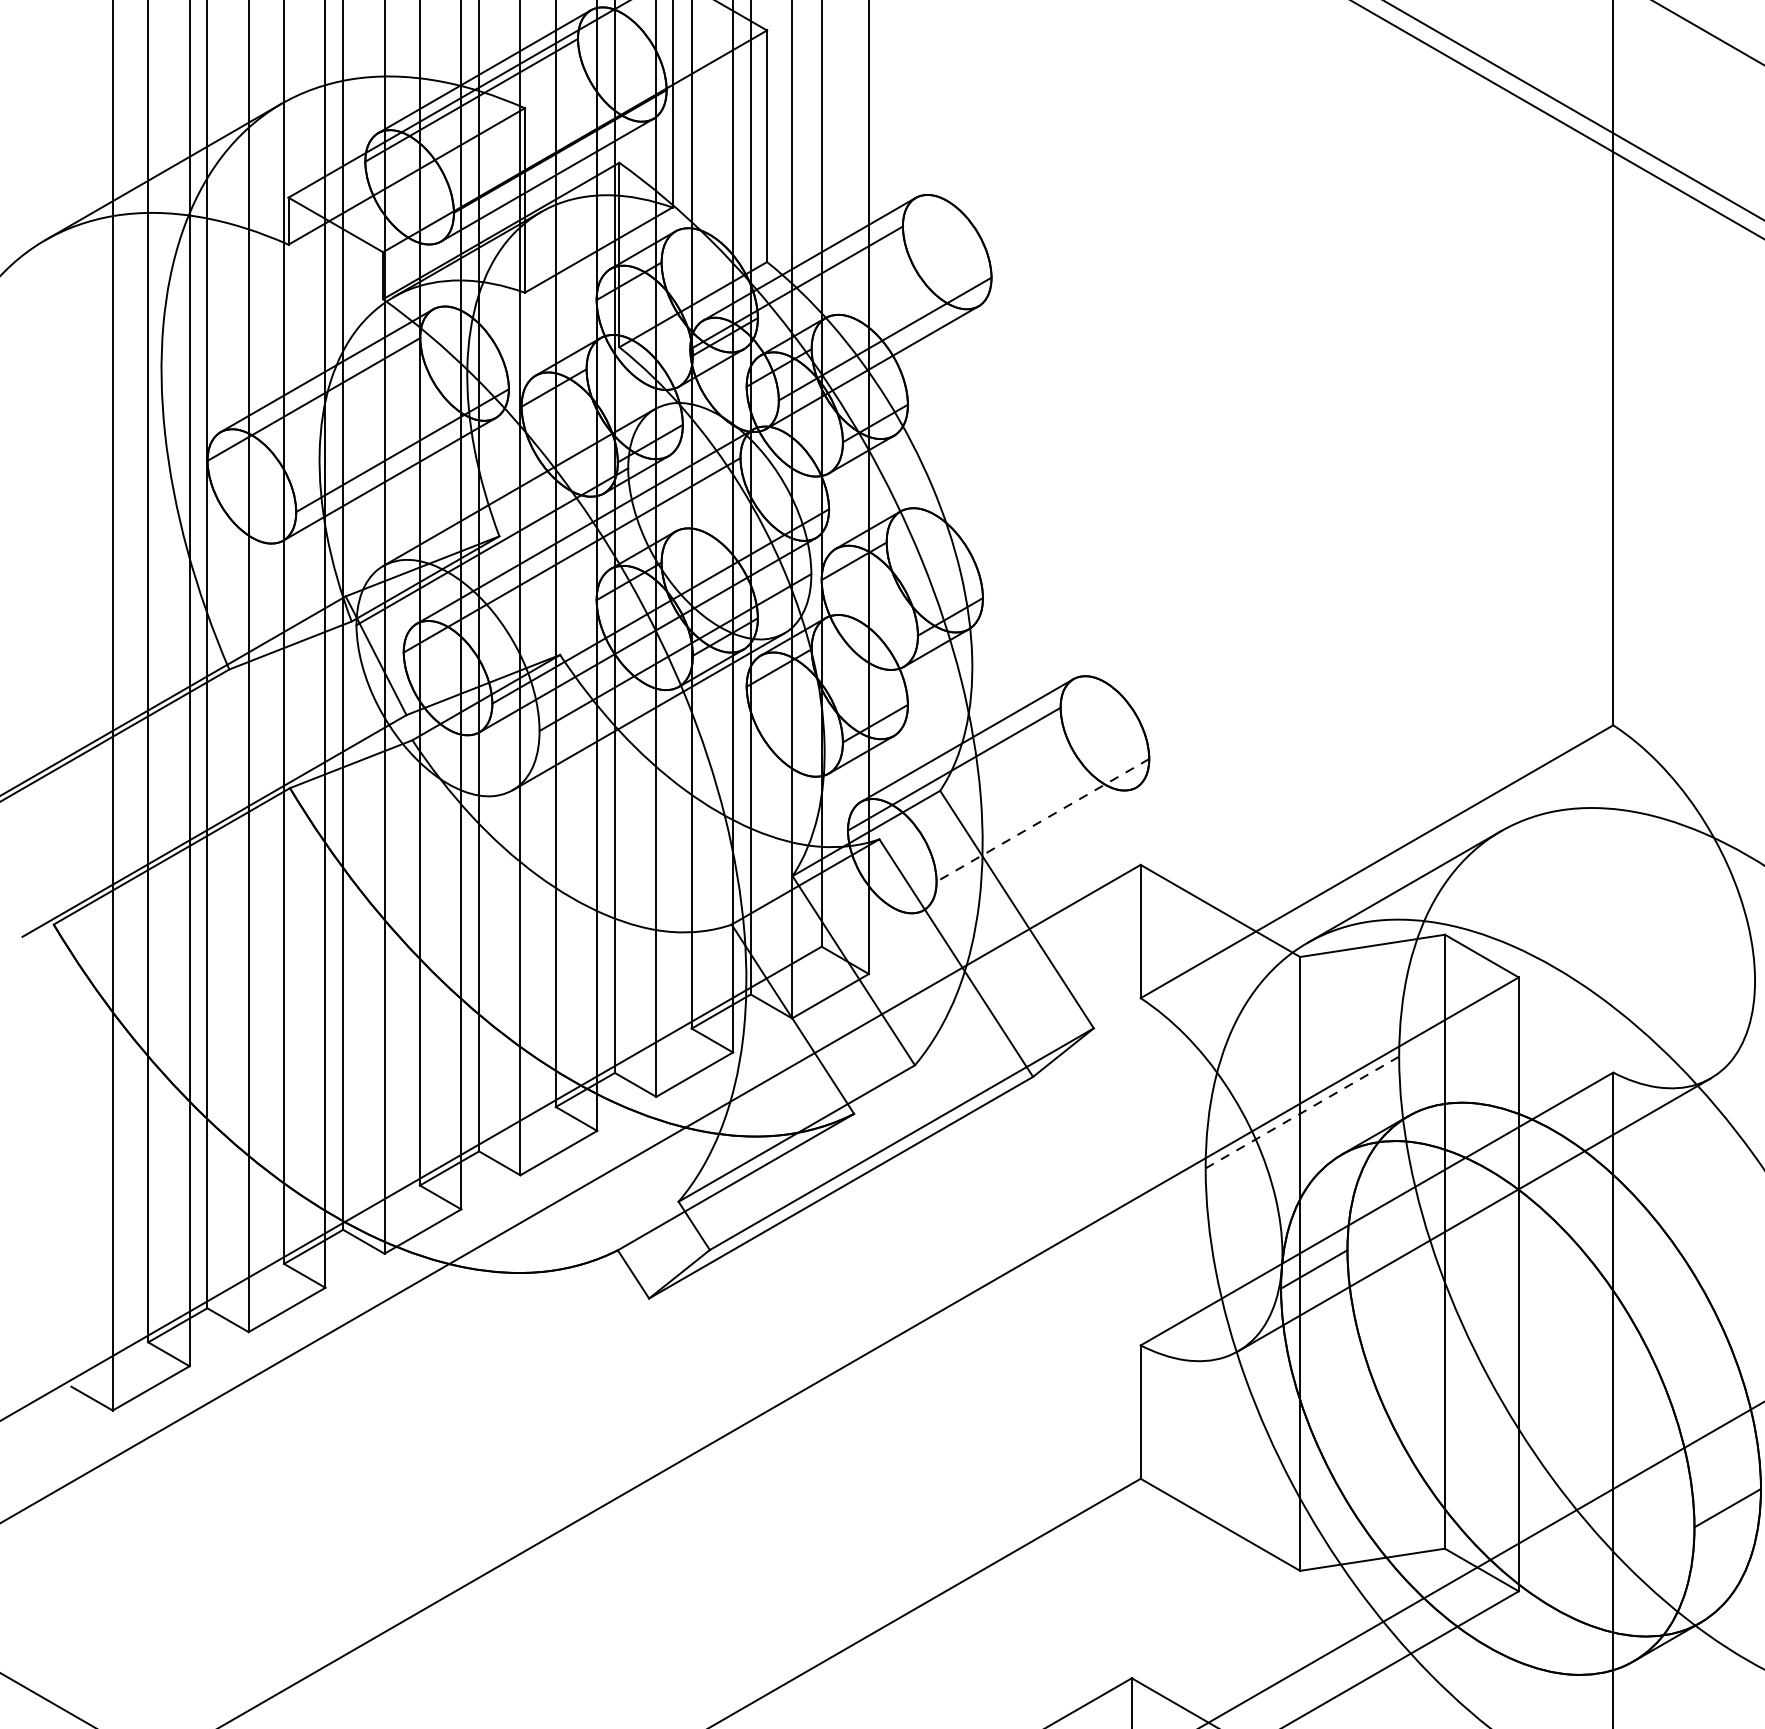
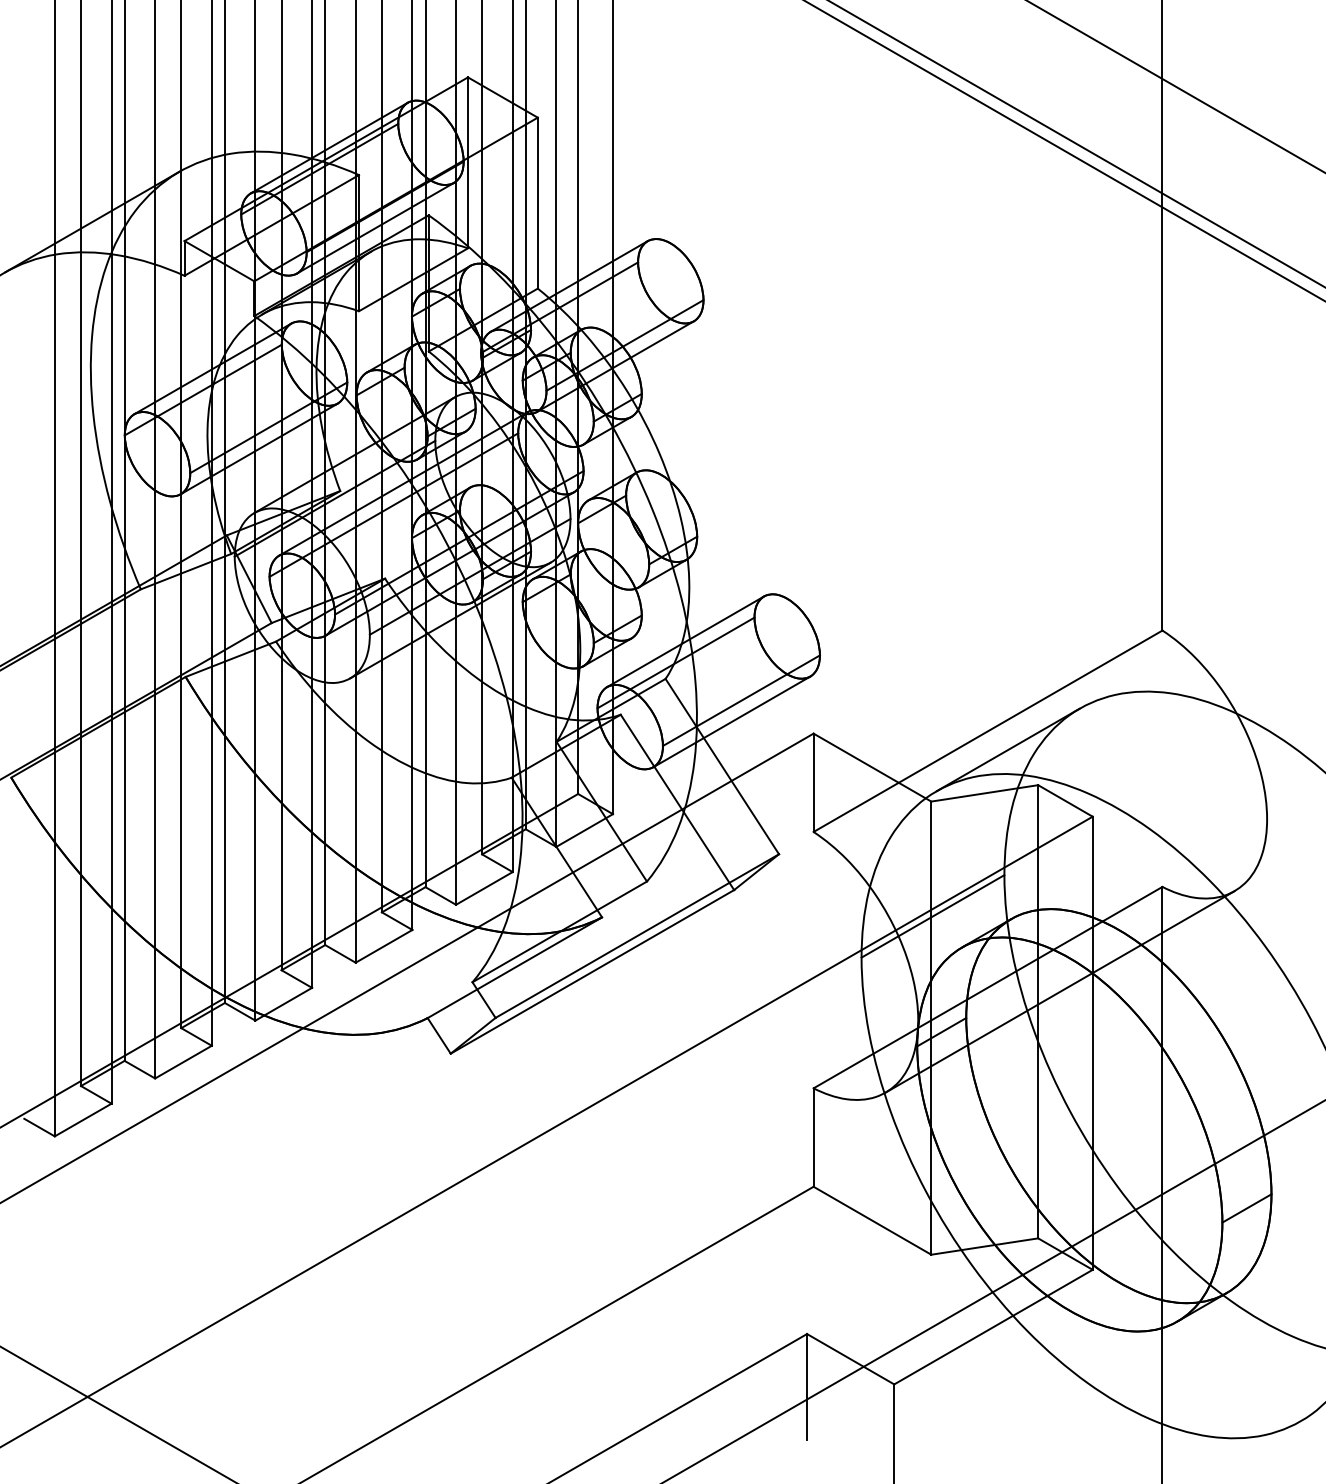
line: (1043, 820) -> (741, 700), dashed -> solid
line: (1029, 848) -> (731, 721), added
line: (1301, 1112) -> (932, 916), dashed -> solid

